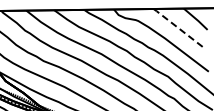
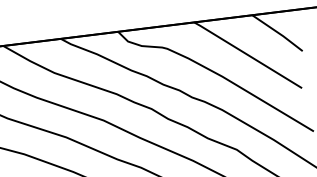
line: (179, 28) -> (248, 54), dashed -> solid

